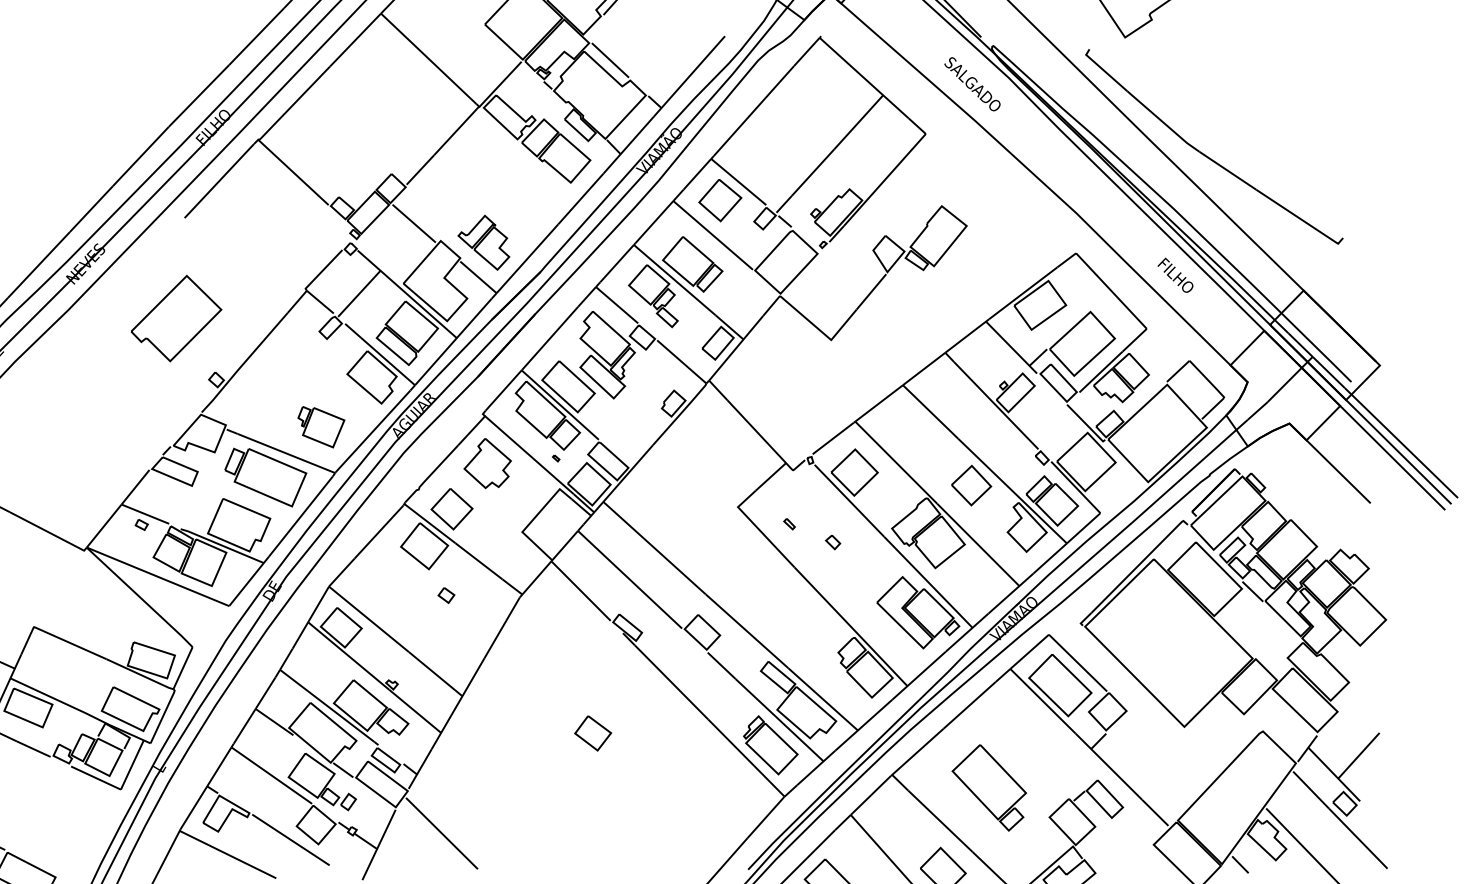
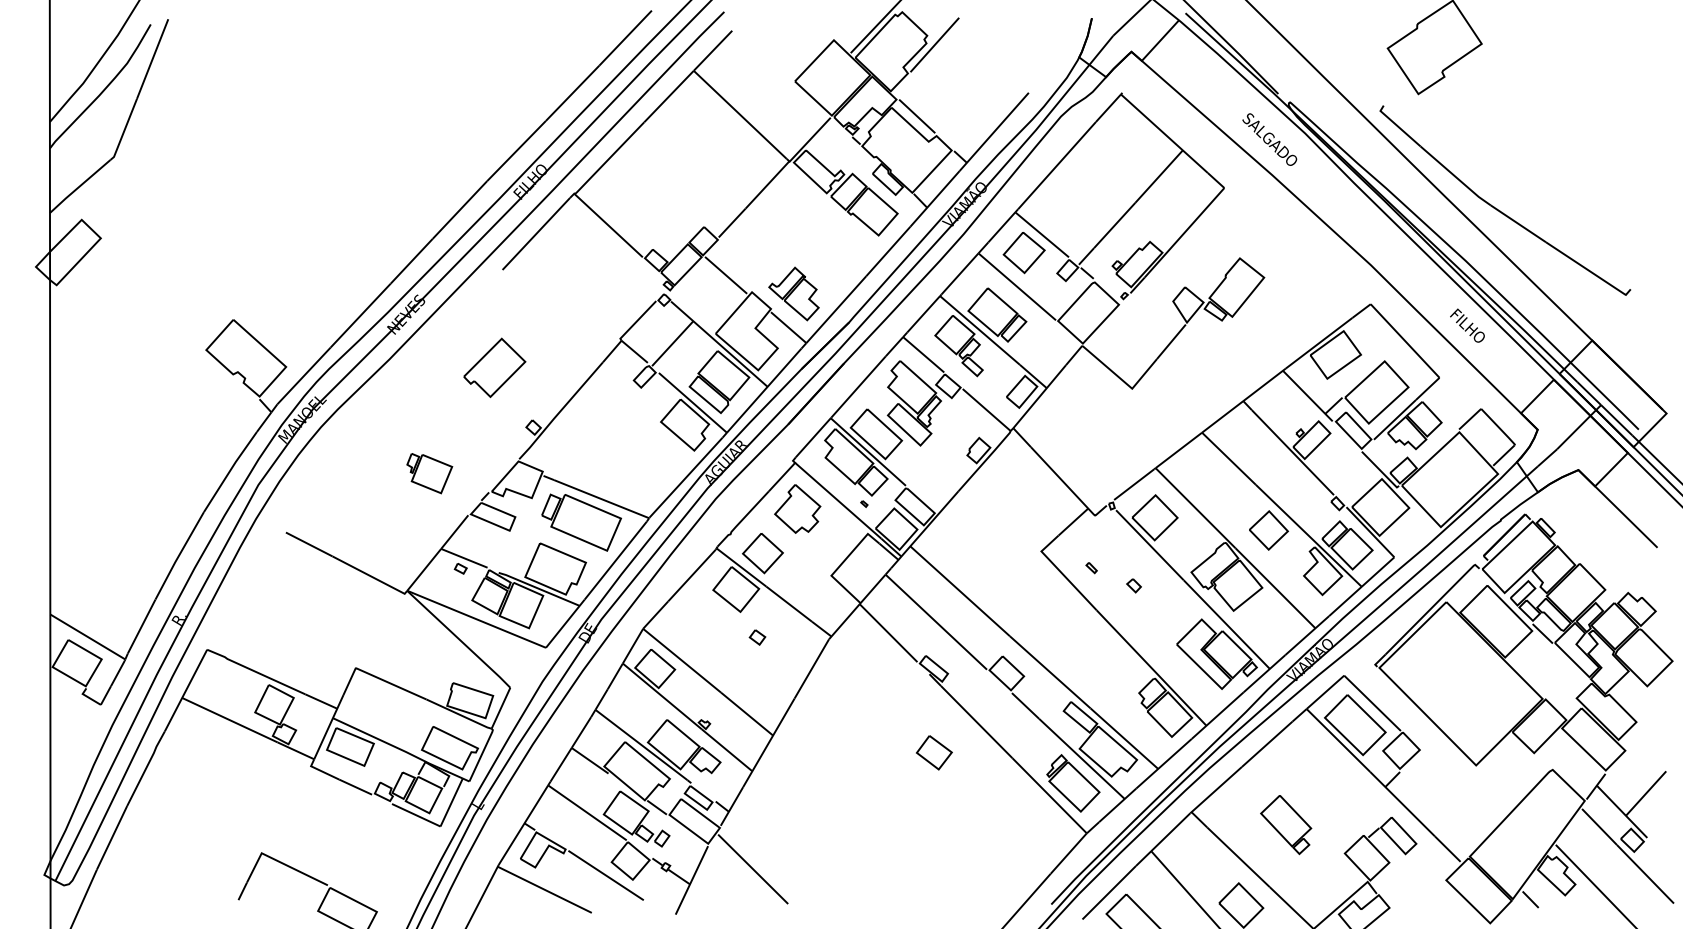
part: (176, 318) -> (494, 367), size x0.7
part: (321, 427) -> (429, 473), moved
part: (593, 733) -> (934, 752), moved
part: (988, 787) -> (1285, 824), size x0.7

